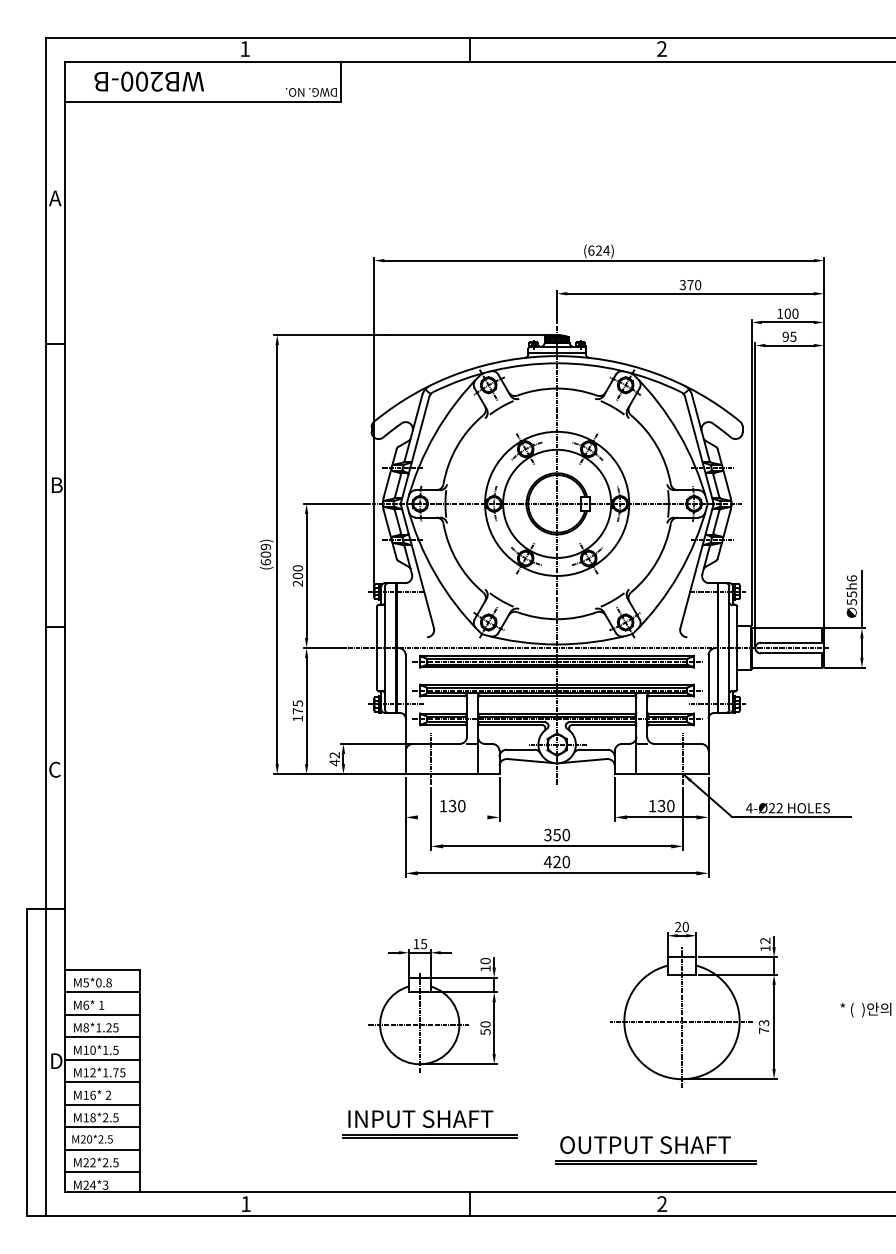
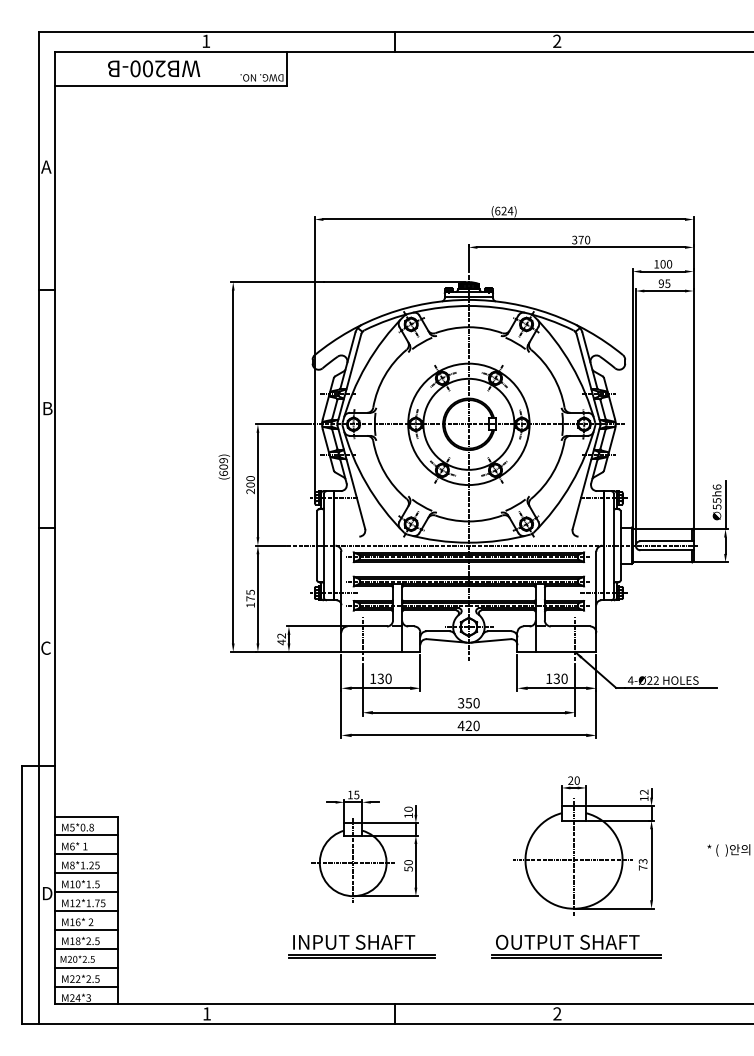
text: (148, 81) -> (153, 68), moved
line: (452, 817) -> (380, 688), added
part: (655, 1150) -> (576, 946), moved

